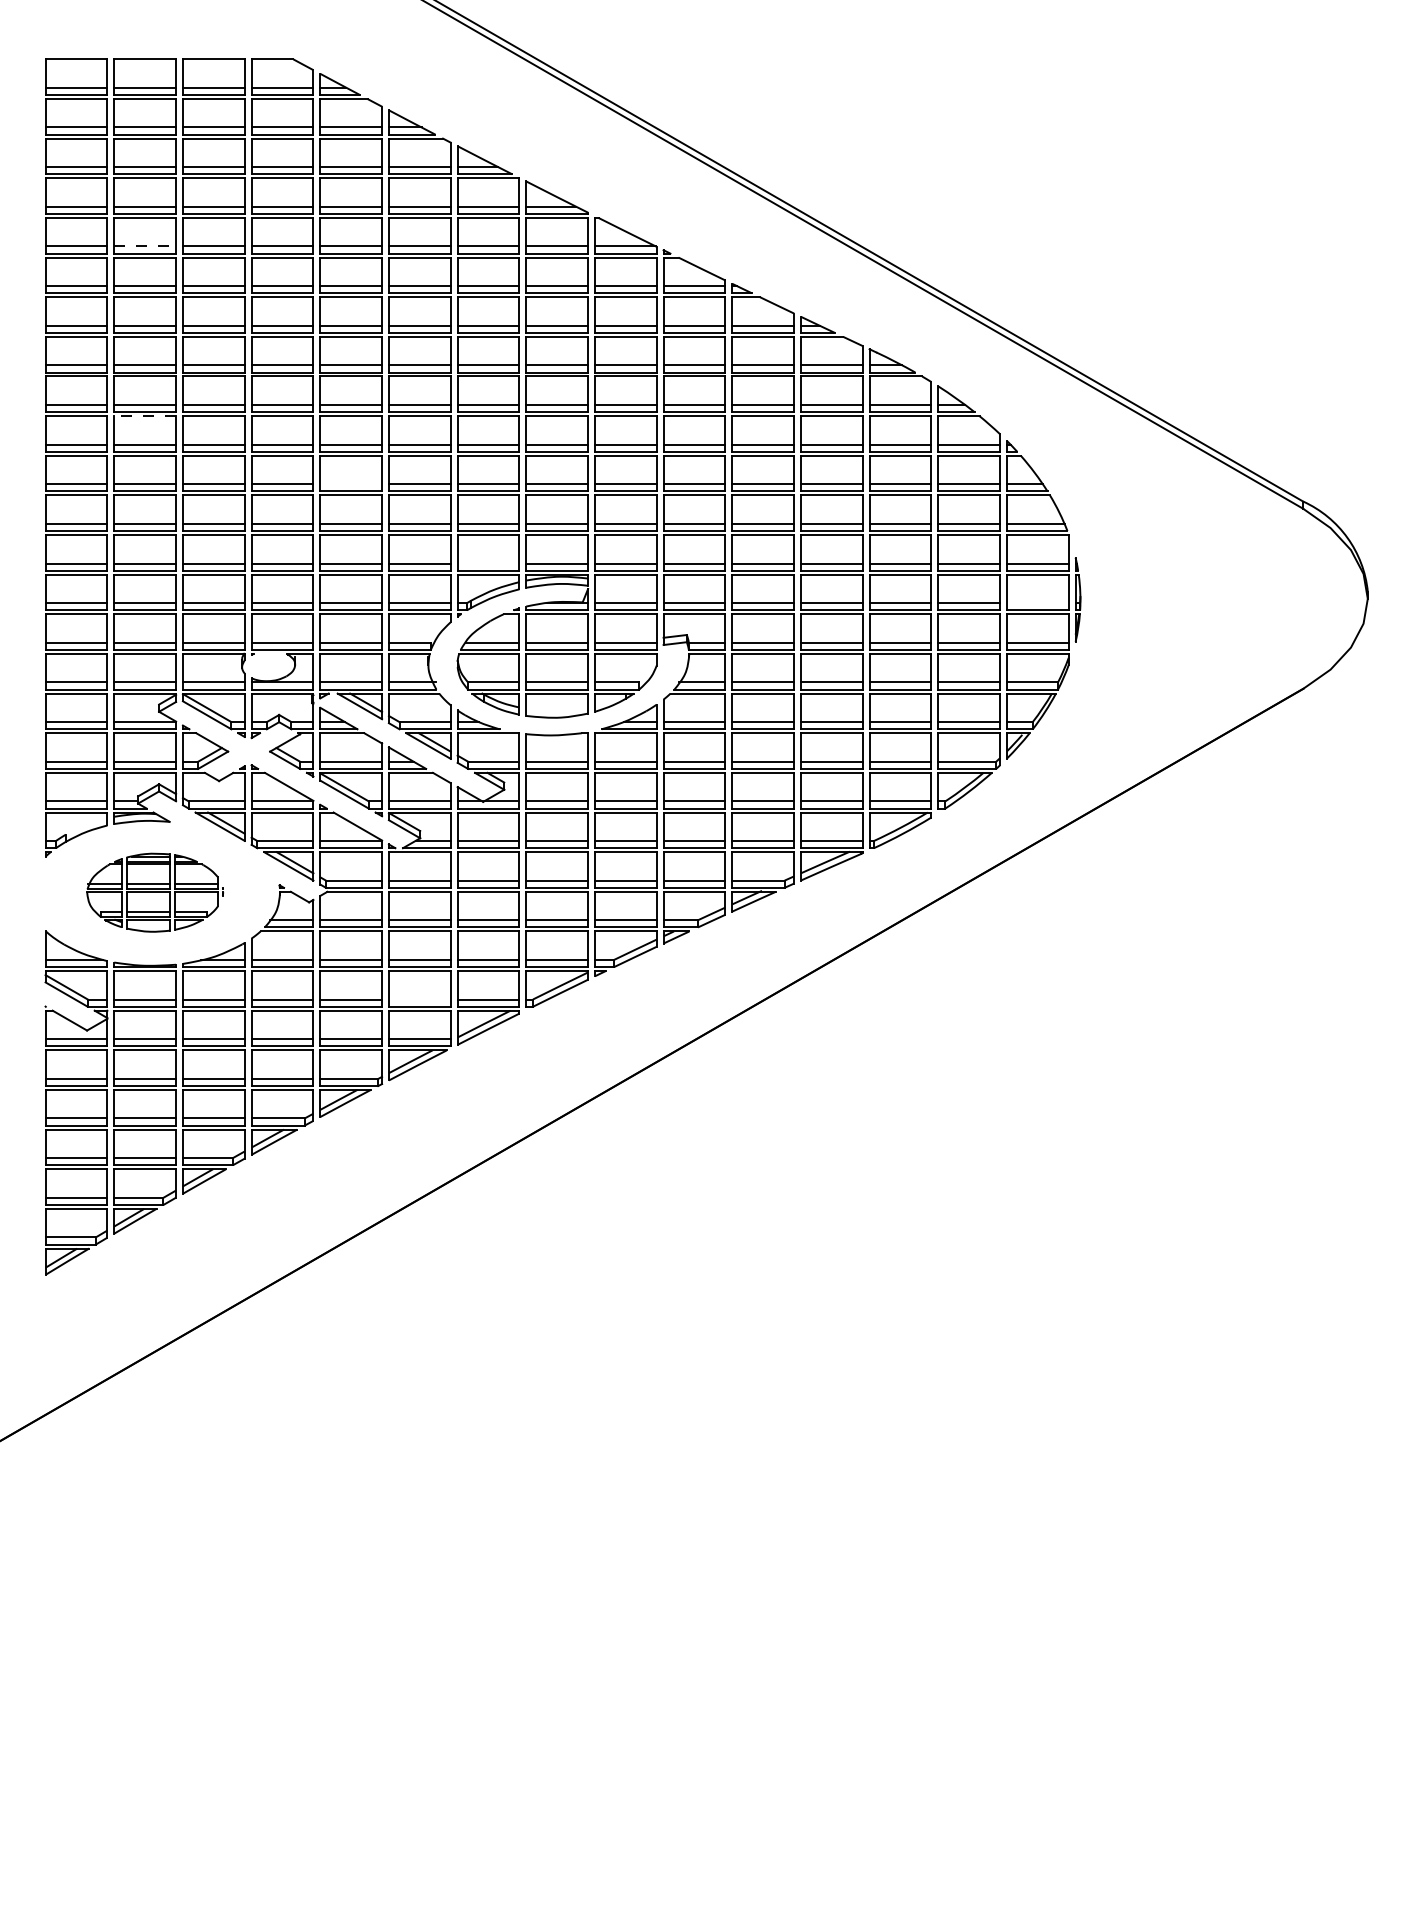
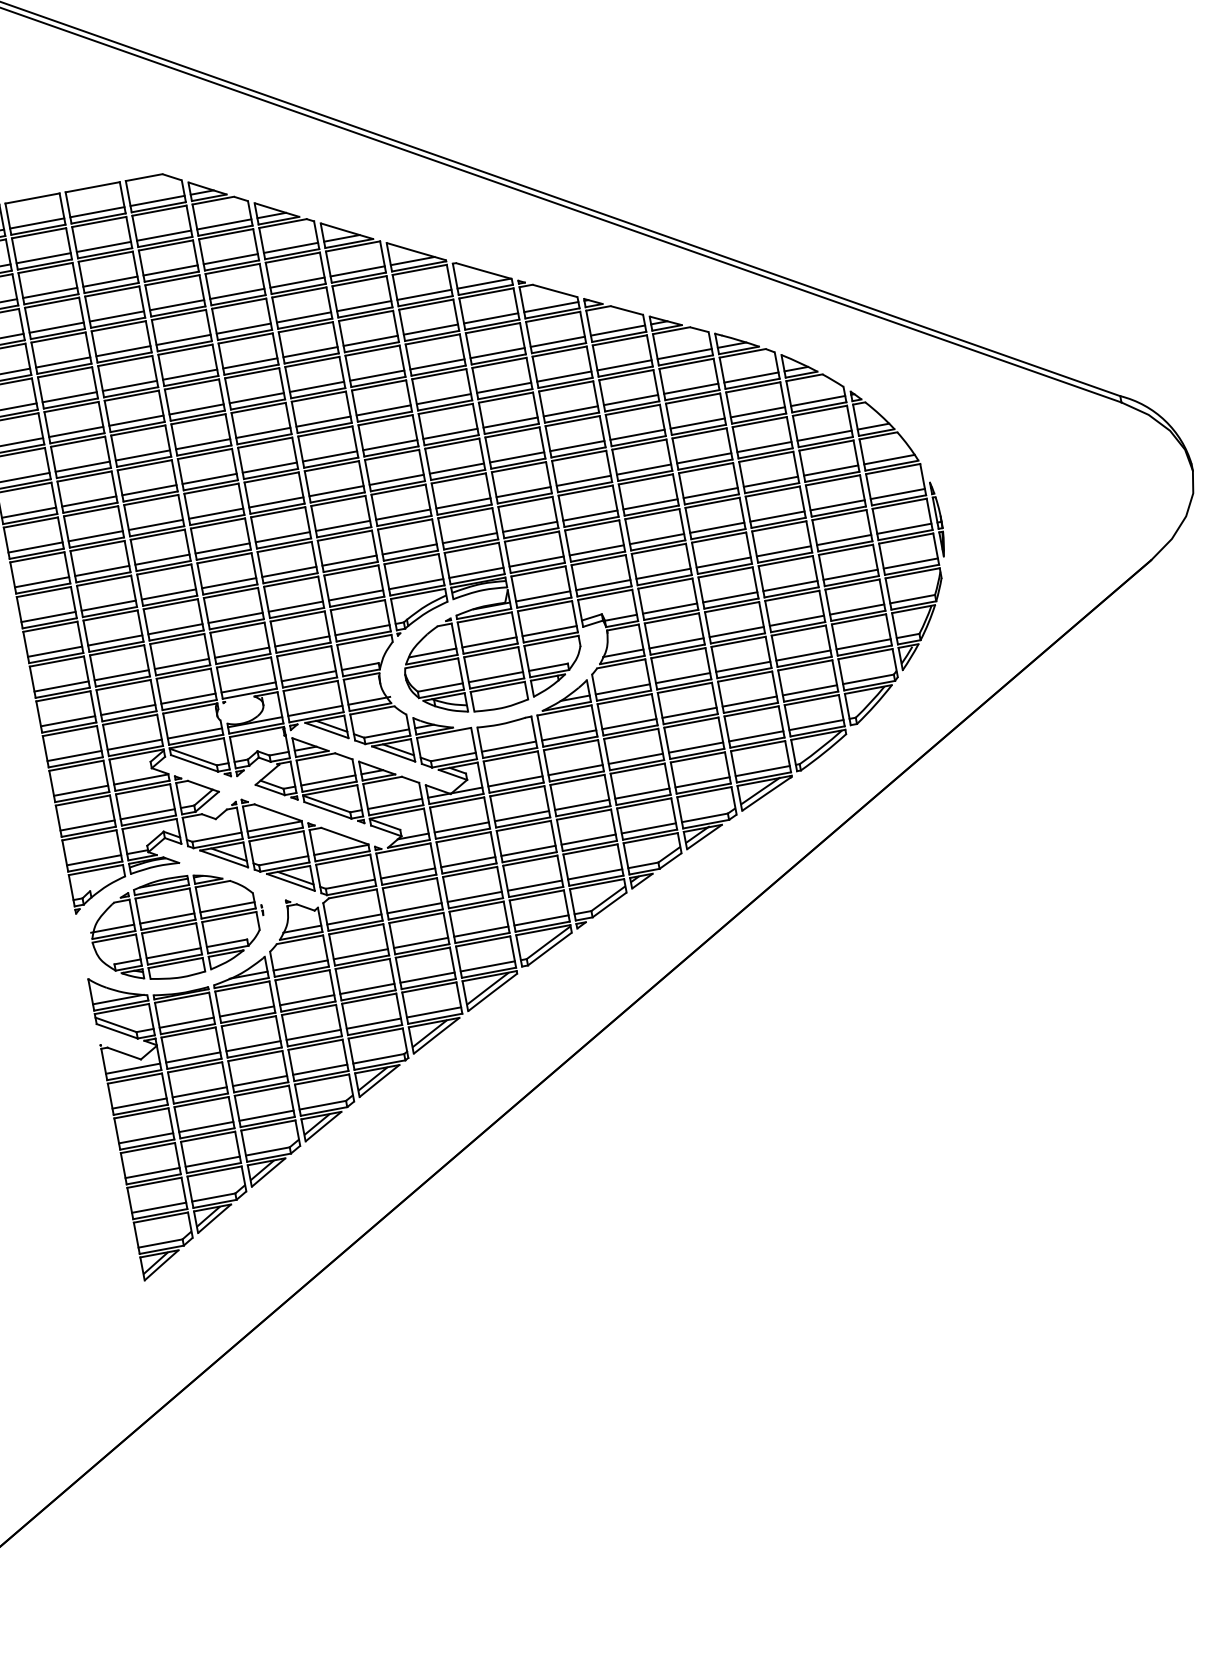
line: (145, 246) -> (63, 362), dashed -> solid
line: (145, 416) -> (91, 511), dashed -> solid
line: (351, 484) -> (283, 537), added
line: (488, 563) -> (416, 584), added
line: (1037, 603) -> (904, 529), added
part: (155, 892) -> (178, 927), size x1.43
line: (419, 999) -> (427, 977), added

